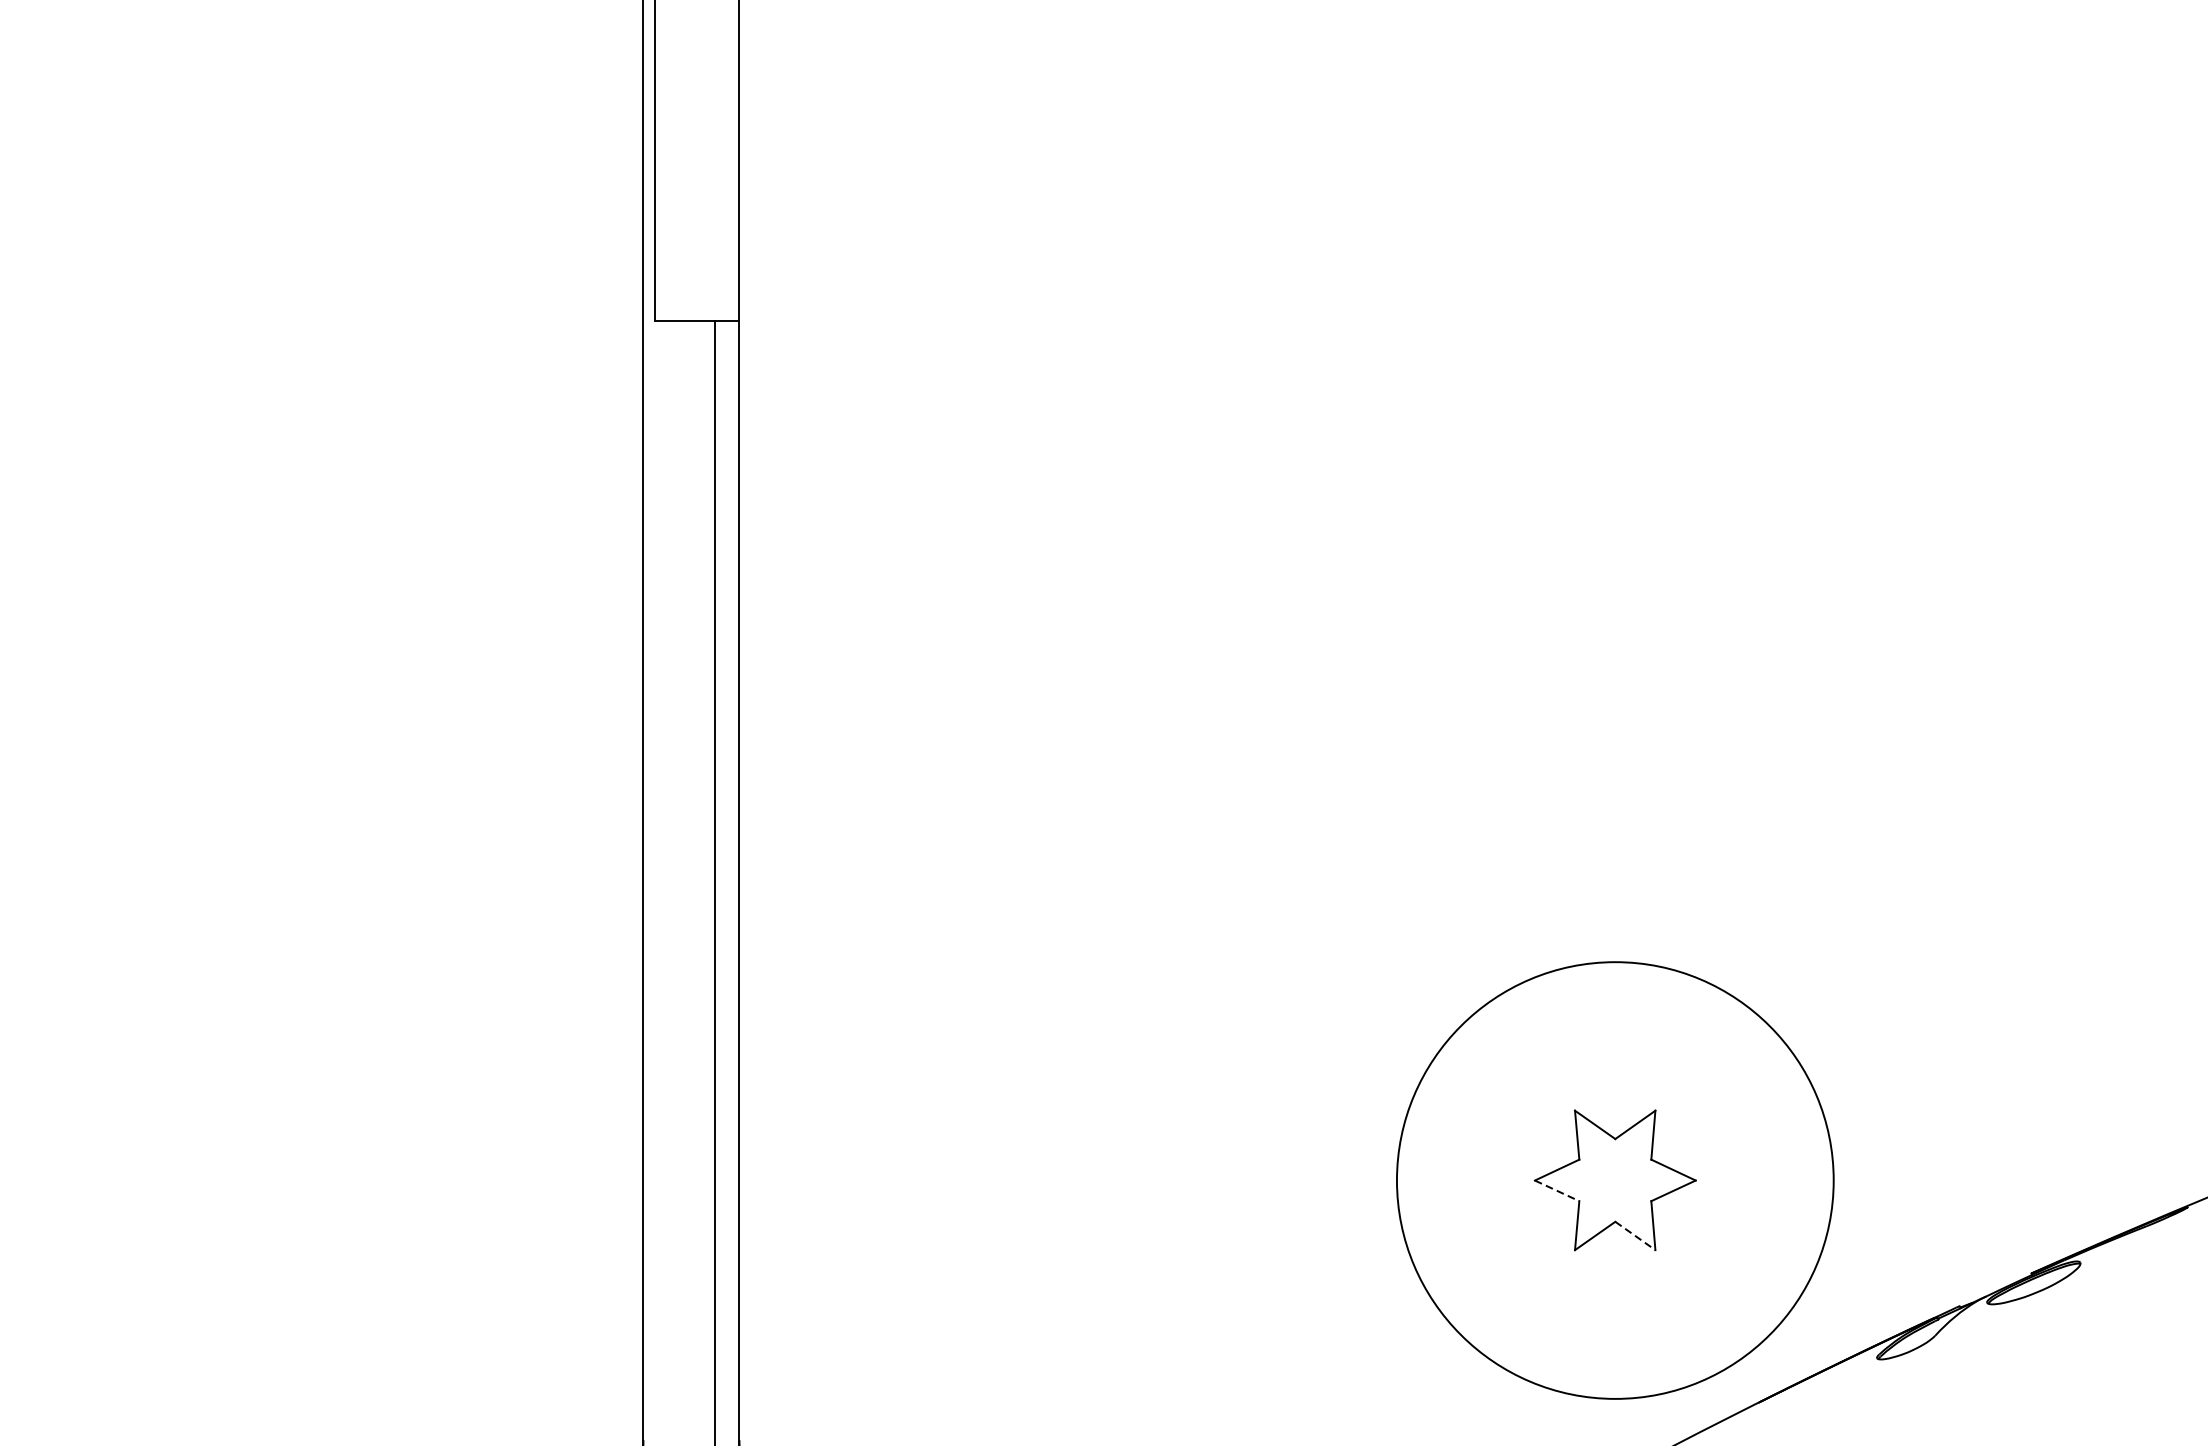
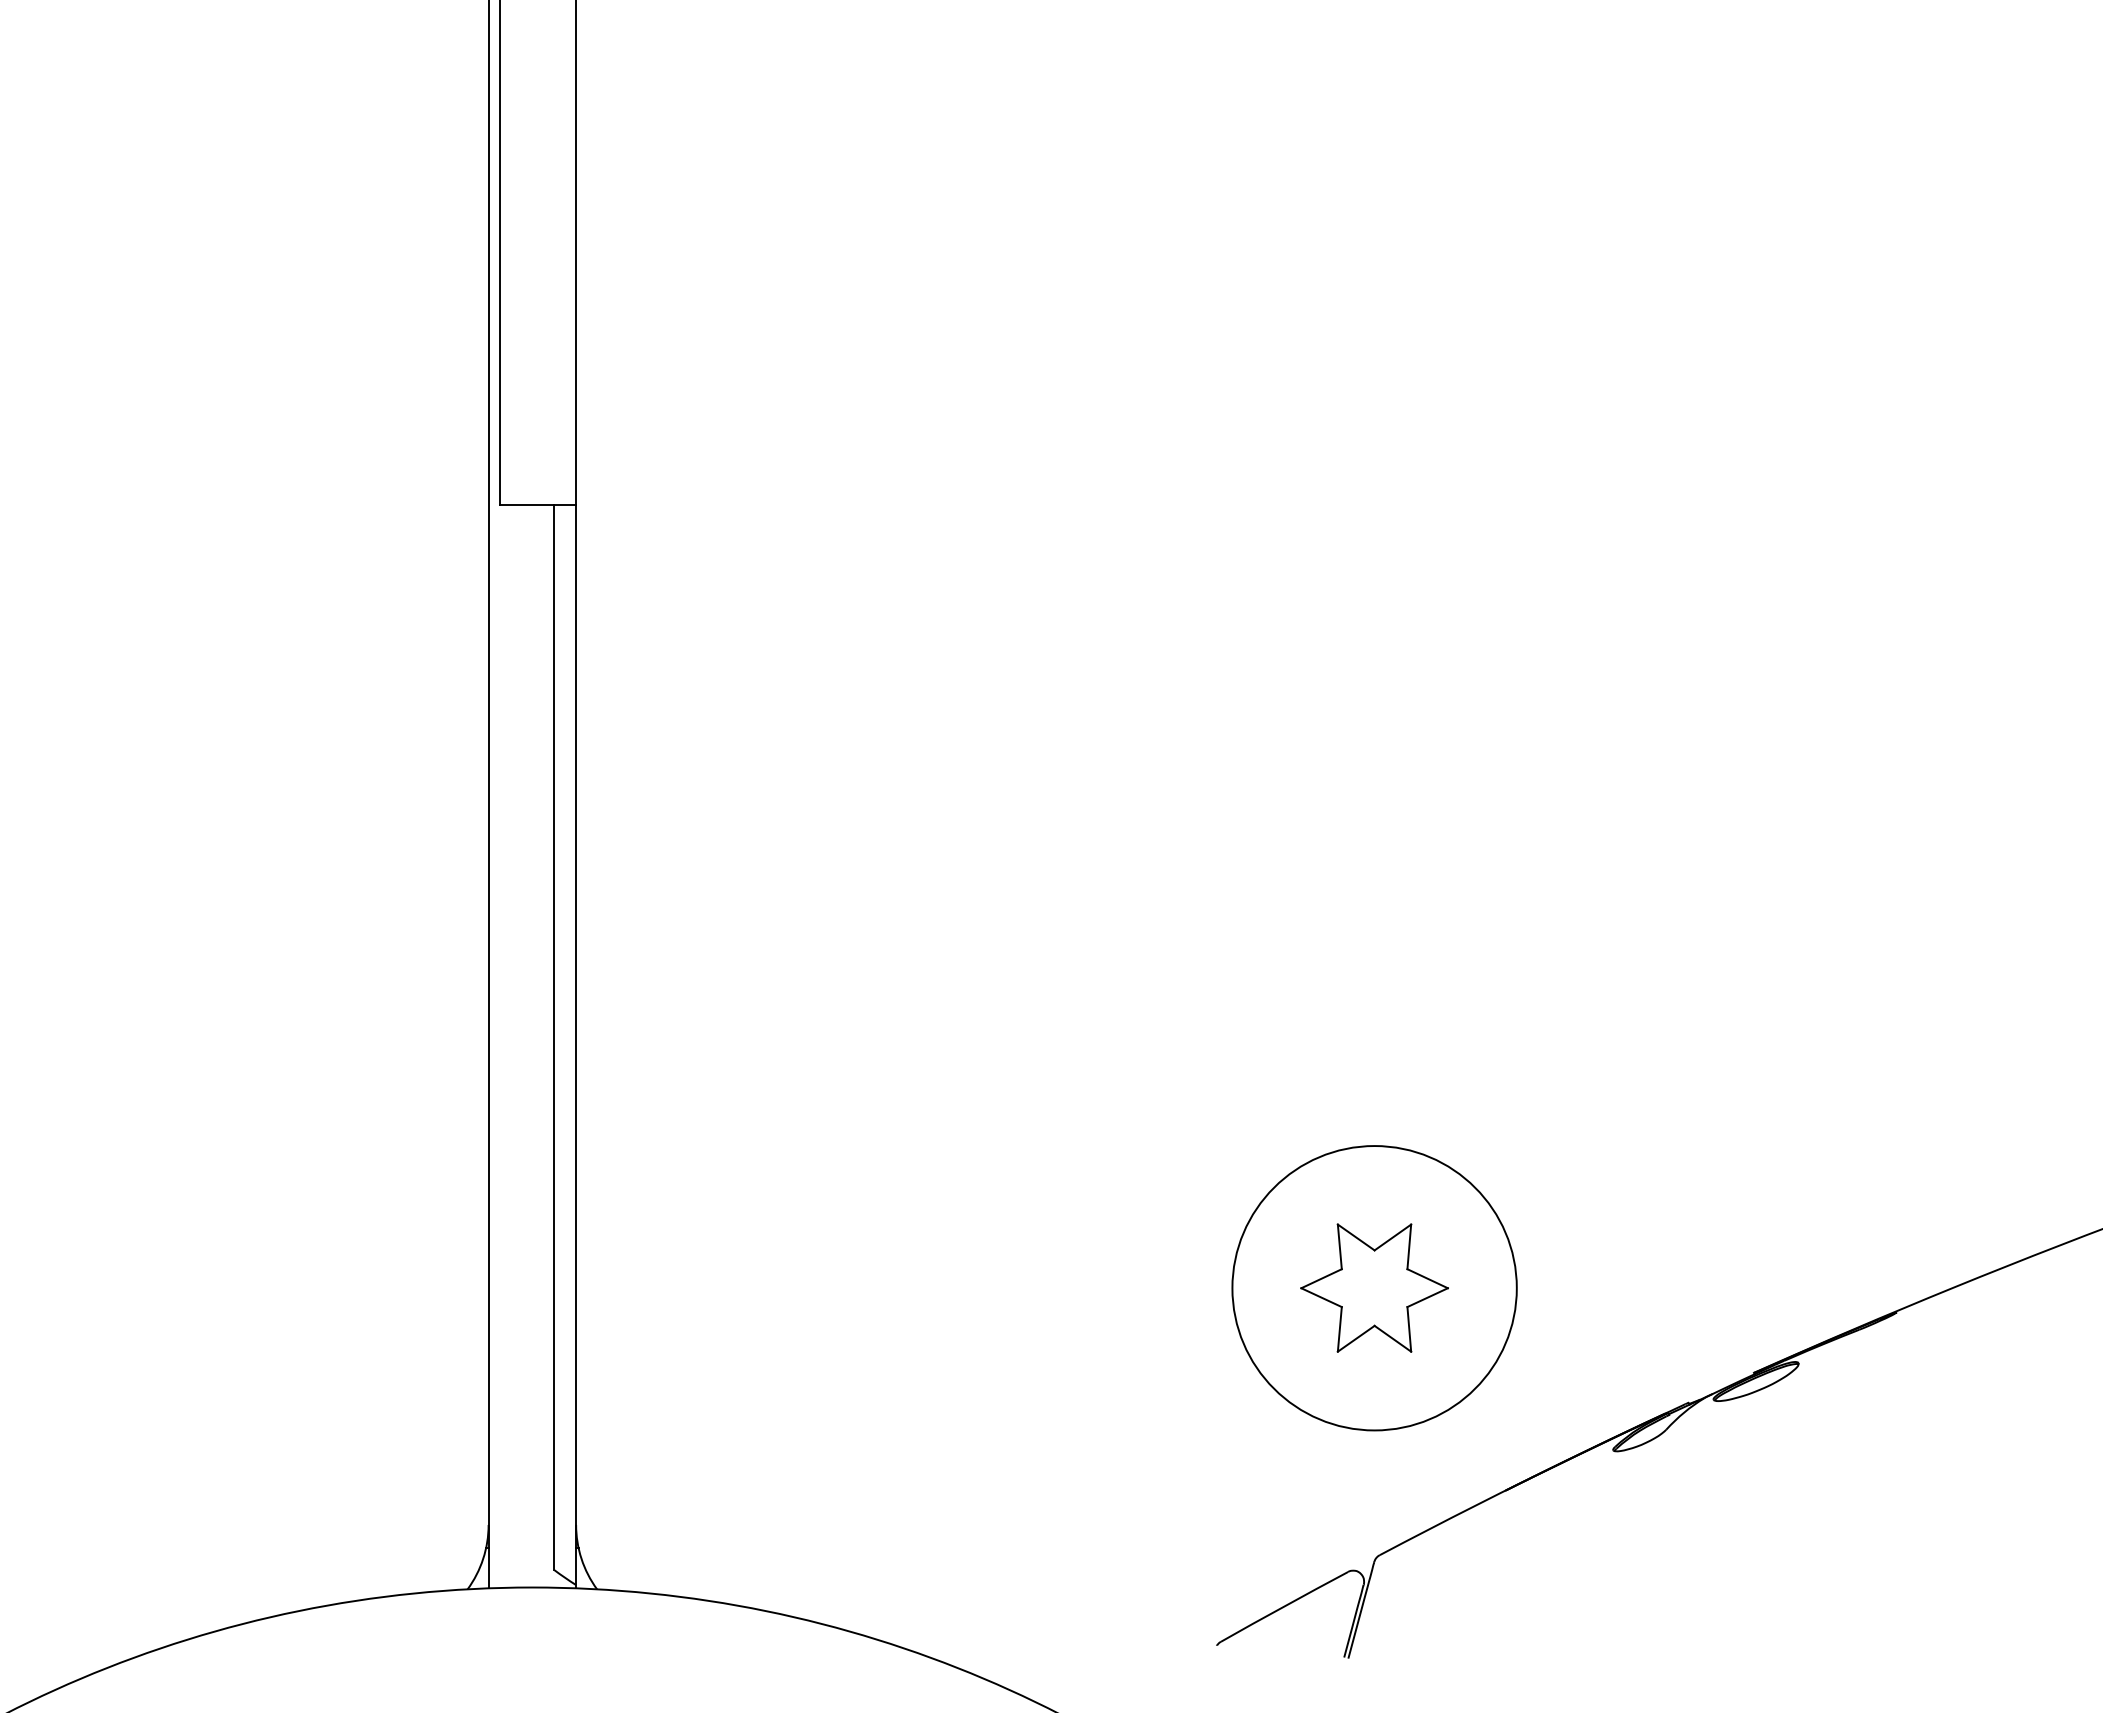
circle: (1615, 1180) -> (1374, 1288), size x0.71
line: (1558, 1190) -> (1322, 1297), dashed -> solid
line: (1636, 1236) -> (1393, 1339), dashed -> solid

